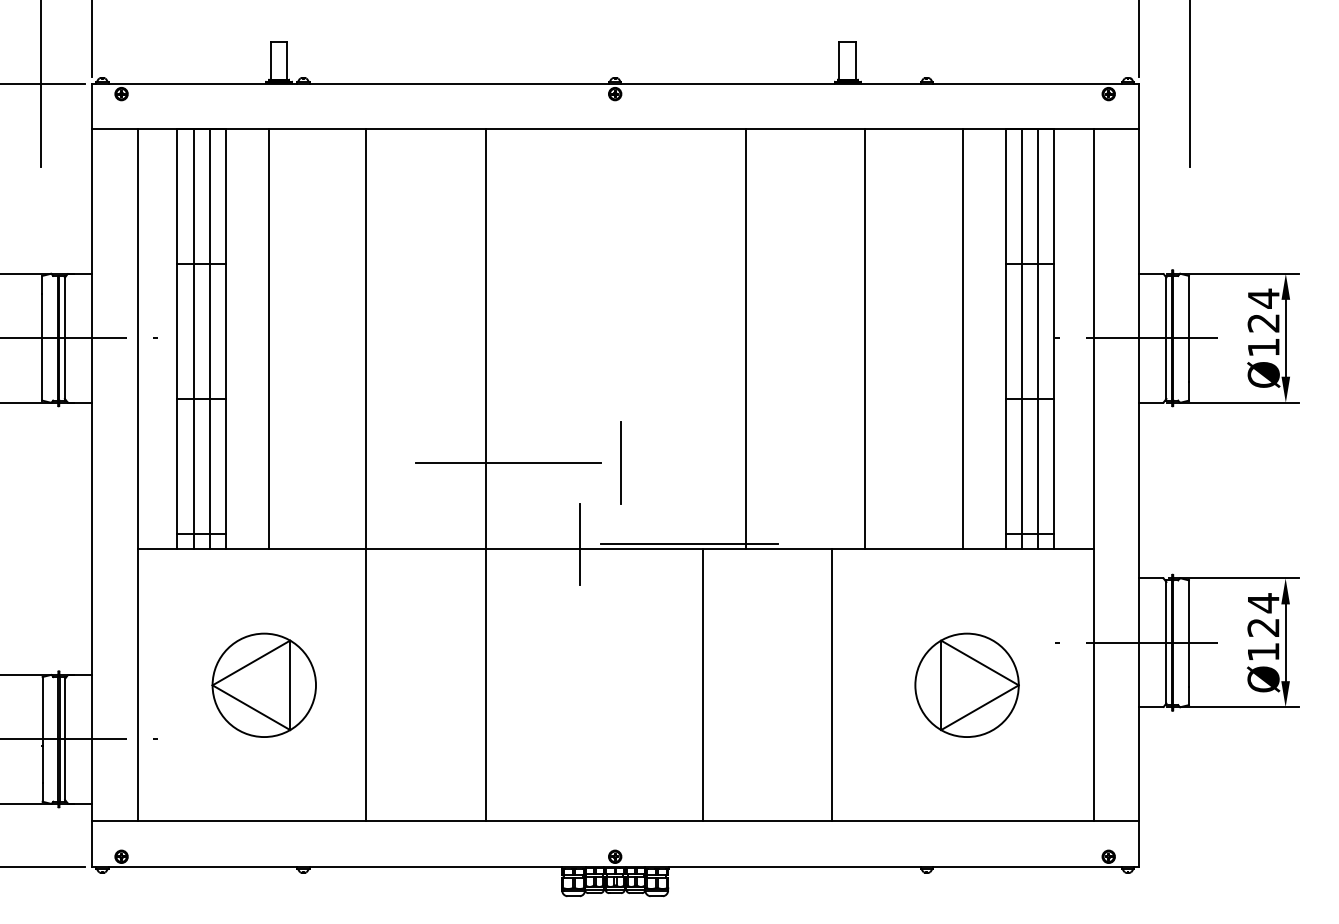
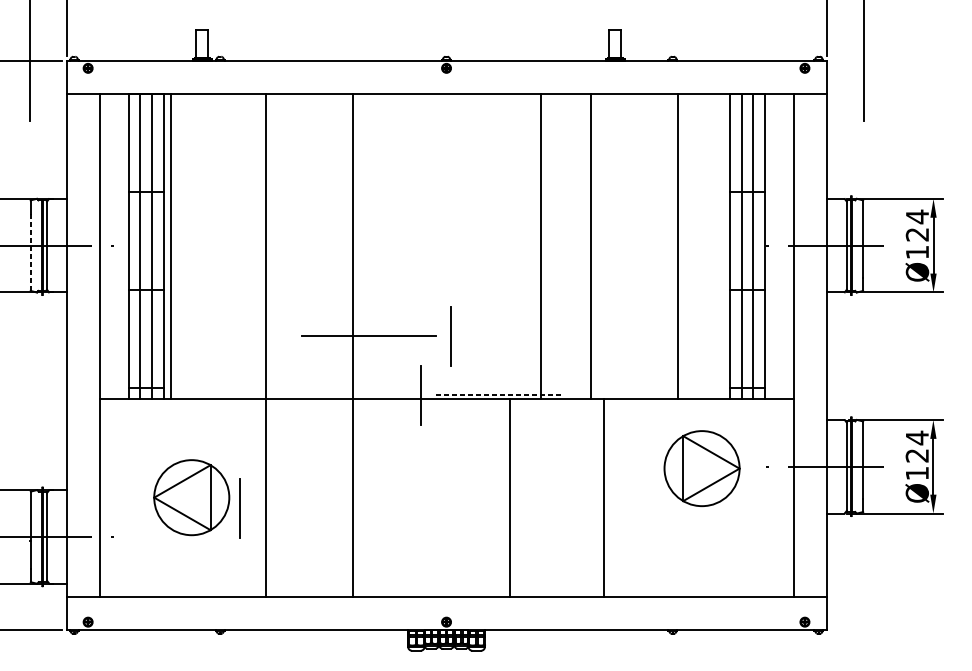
line: (268, 339) -> (170, 246), moved
line: (865, 339) -> (591, 246), moved
line: (962, 339) -> (677, 246), moved
line: (42, 346) -> (30, 251), solid -> dashed
line: (689, 544) -> (500, 395), solid -> dashed
part: (966, 684) -> (701, 468), moved
line: (330, 699) -> (239, 507), added

